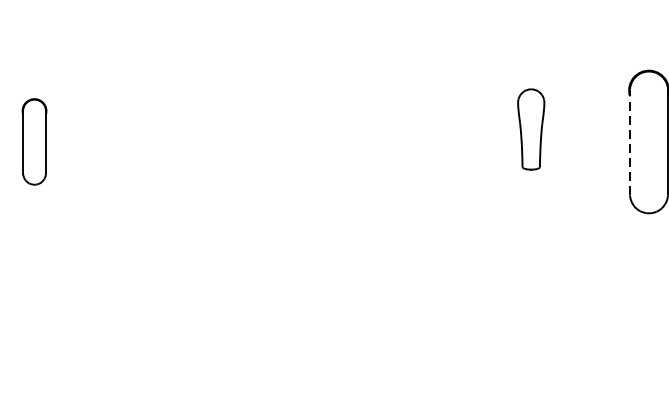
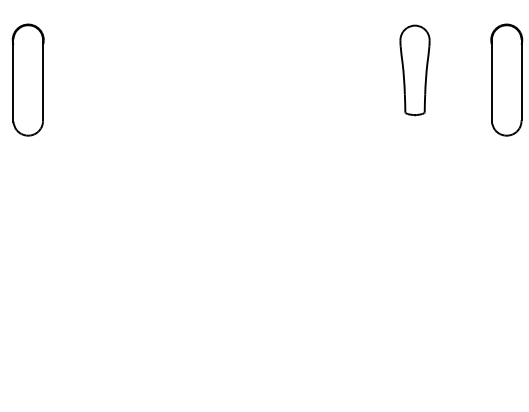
part: (530, 129) -> (414, 70), size x1.43
part: (33, 141) -> (27, 79), size x1.67
line: (629, 141) -> (491, 79), dashed -> solid

